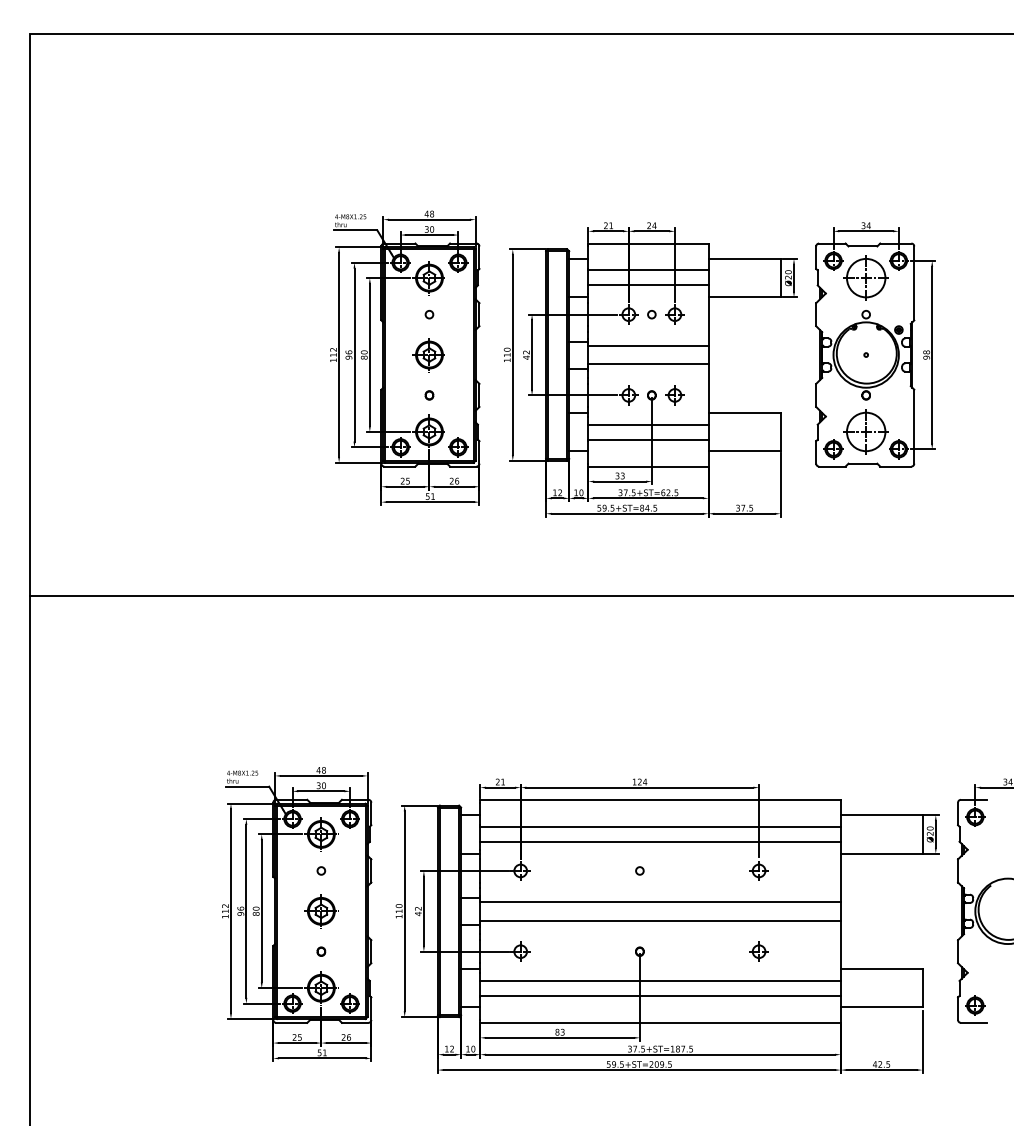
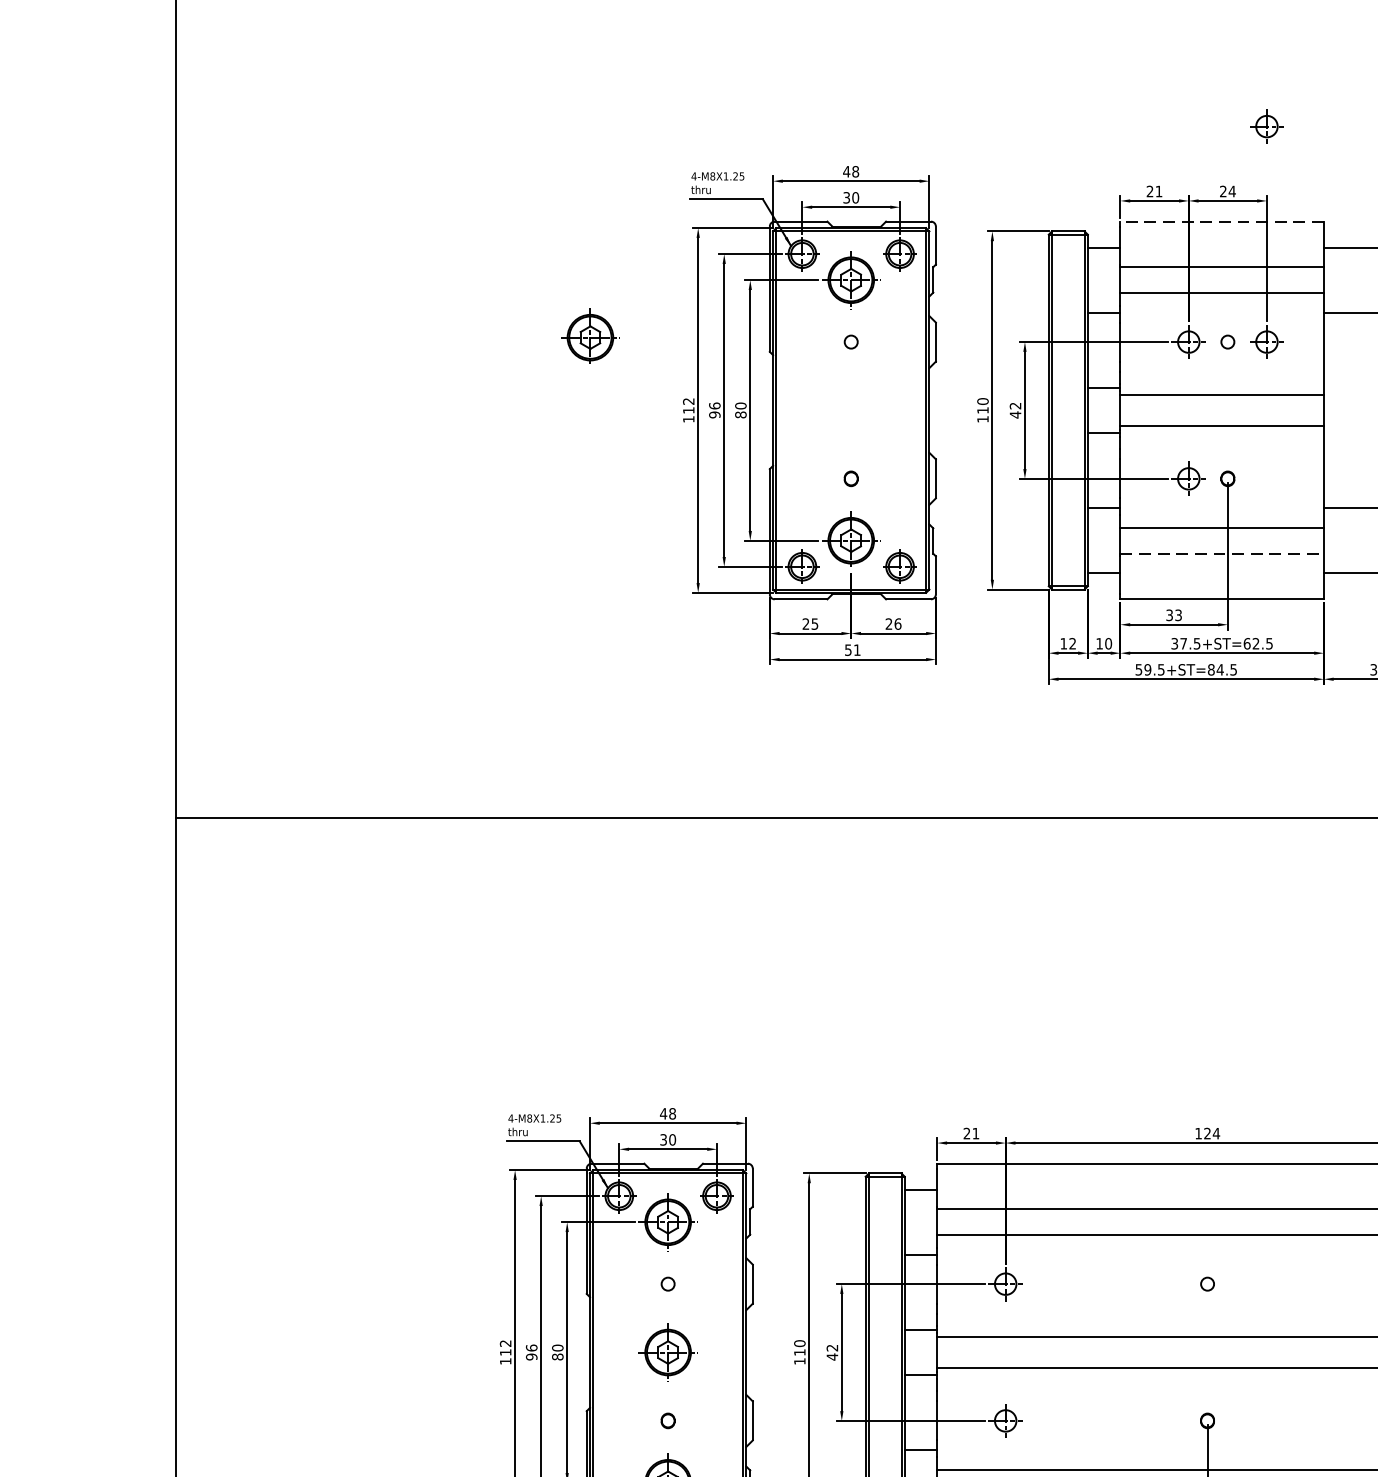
line: (648, 243) -> (1222, 221), solid -> dashed
part: (428, 355) -> (588, 338), moved
part: (674, 395) -> (1266, 126), moved
line: (649, 439) -> (1223, 553), solid -> dashed

